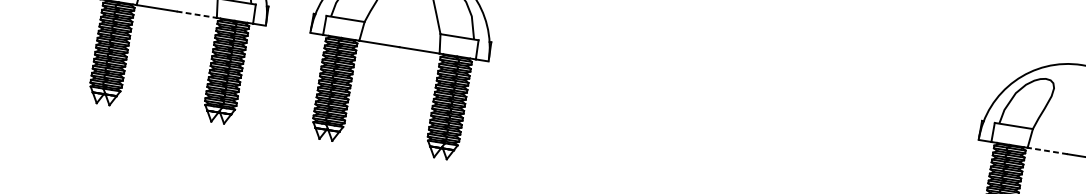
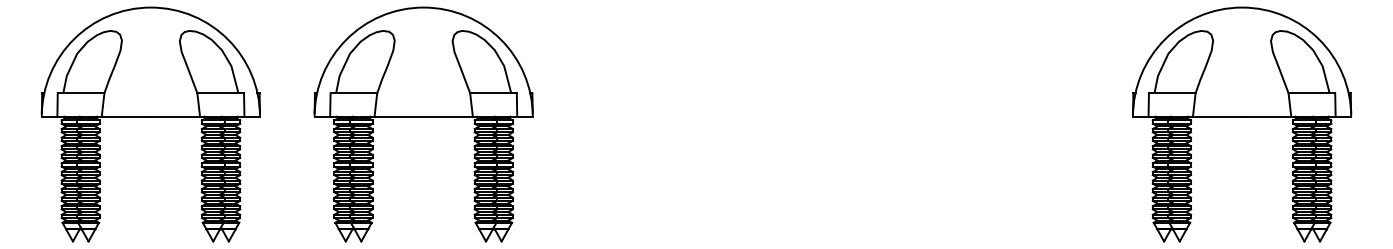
line: (196, 14) -> (175, 116), dashed -> solid
line: (1047, 150) -> (1217, 116), dashed -> solid

